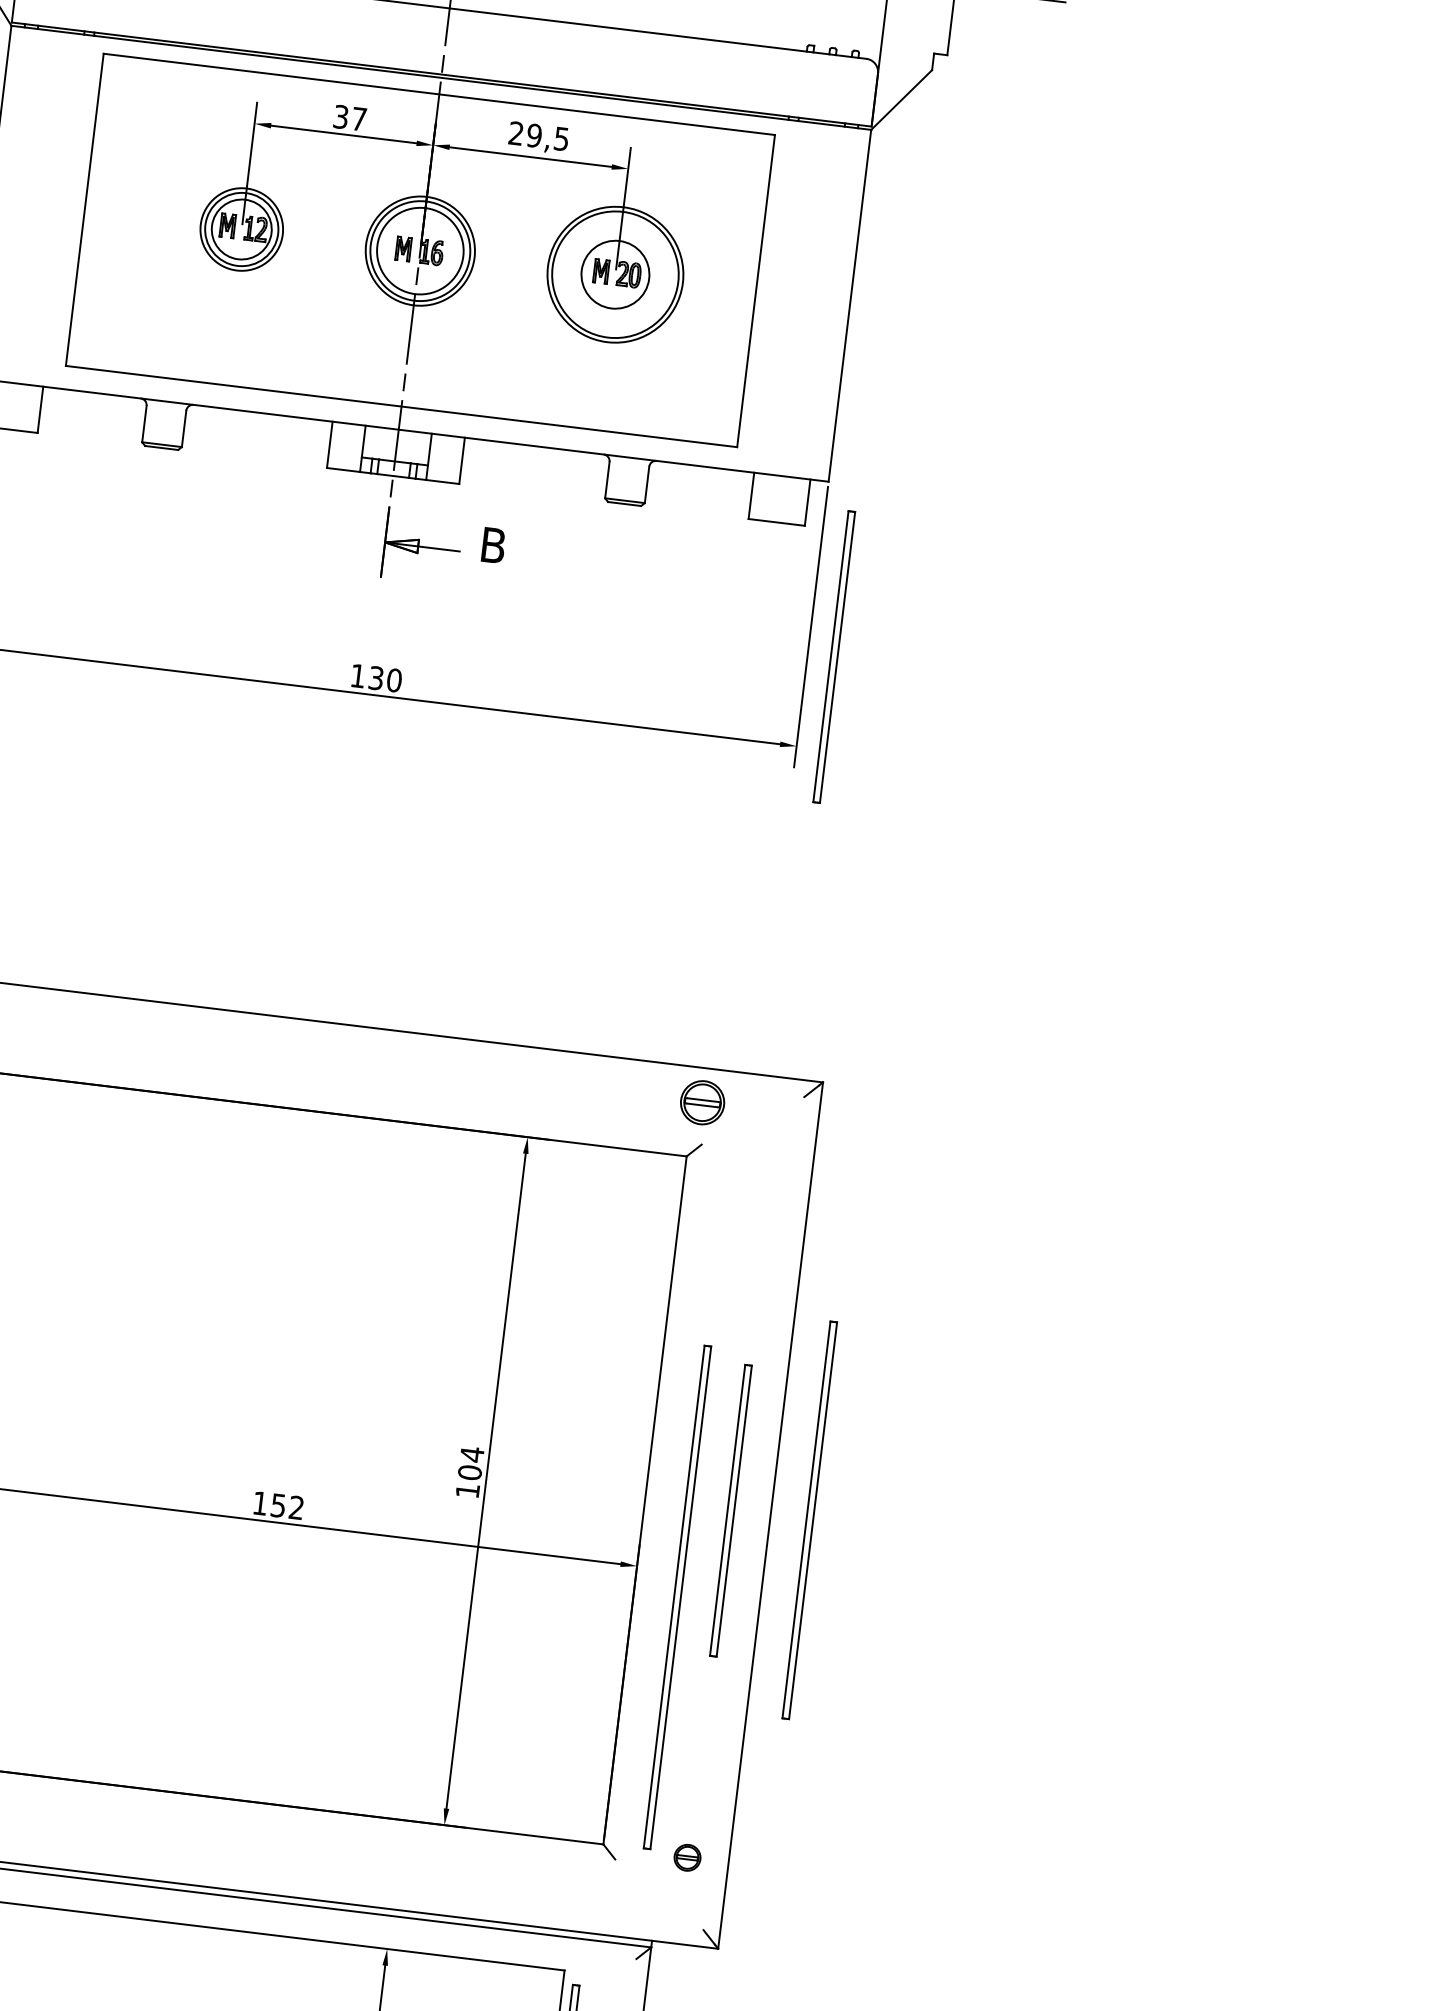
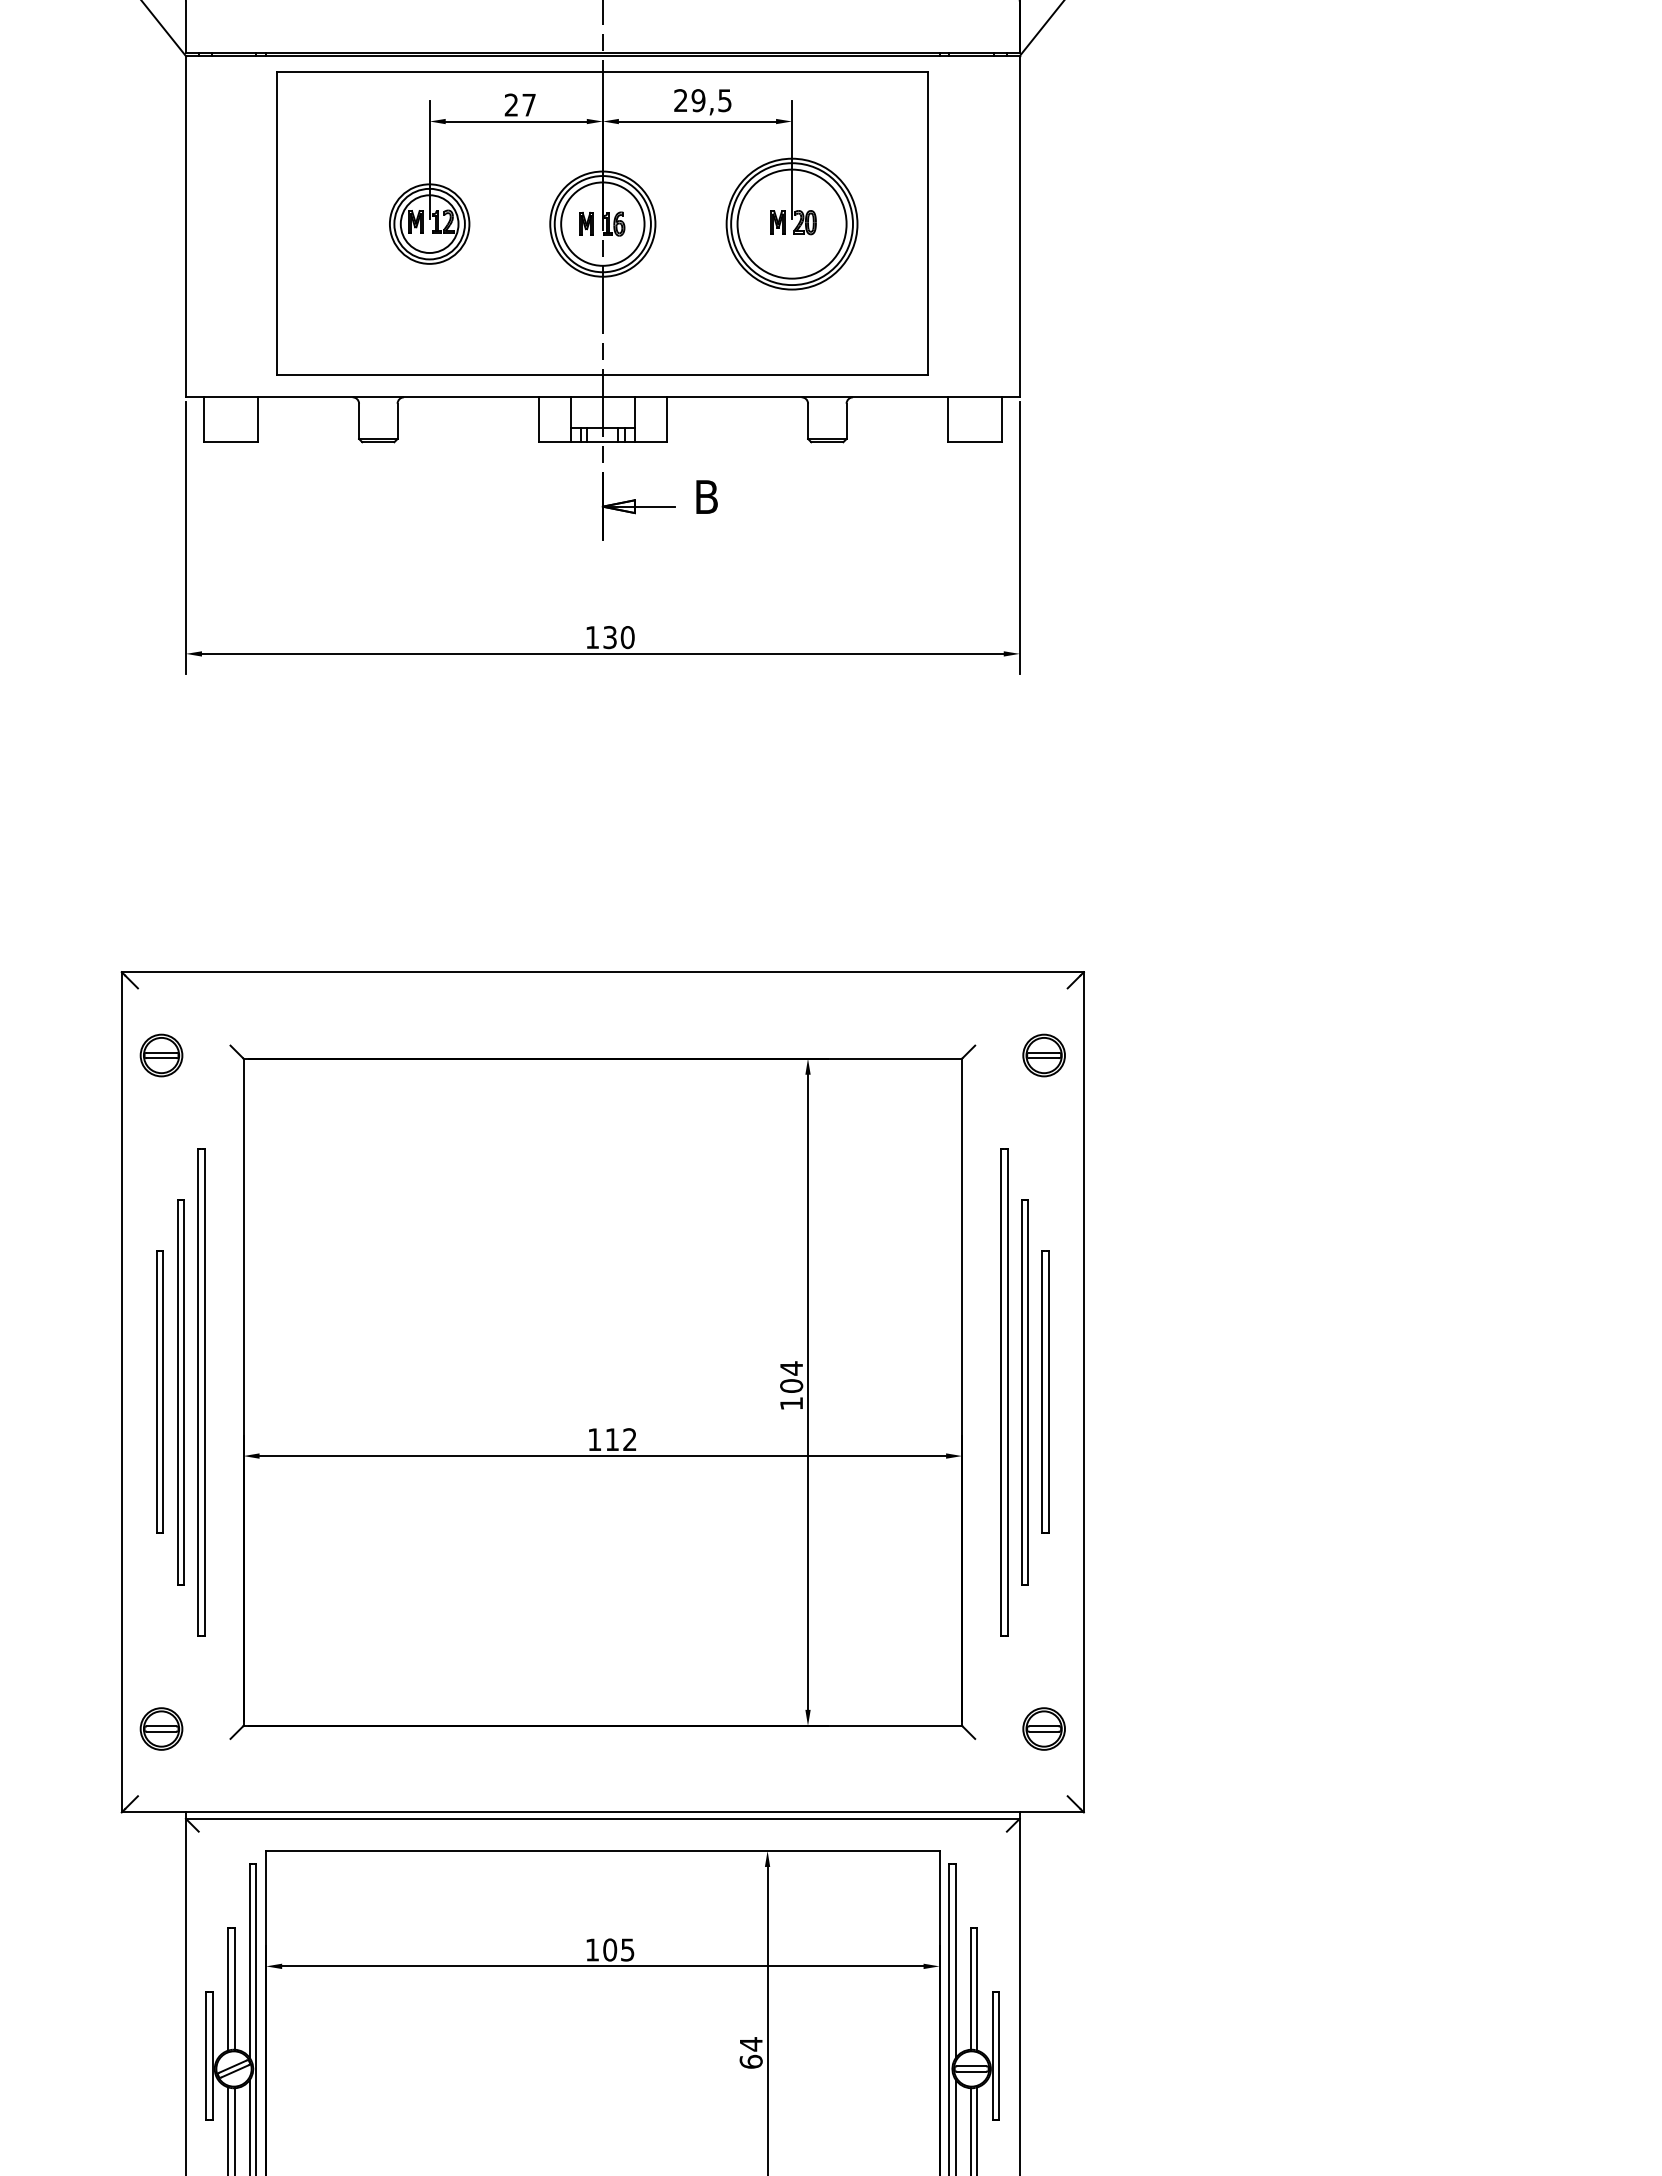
text: (340, 117) -> (511, 105), 37 -> 27
circle: (614, 274) -> (791, 223), size x1.67
part: (834, 656) -> (1045, 563), removed
part: (701, 1102) -> (1043, 1055), moved
text: (277, 1505) -> (611, 1439), 152 -> 112
part: (809, 1520) -> (1024, 1392), moved
part: (677, 1597) -> (1004, 1392), moved
part: (686, 1857) -> (1043, 1728), size x1.67

